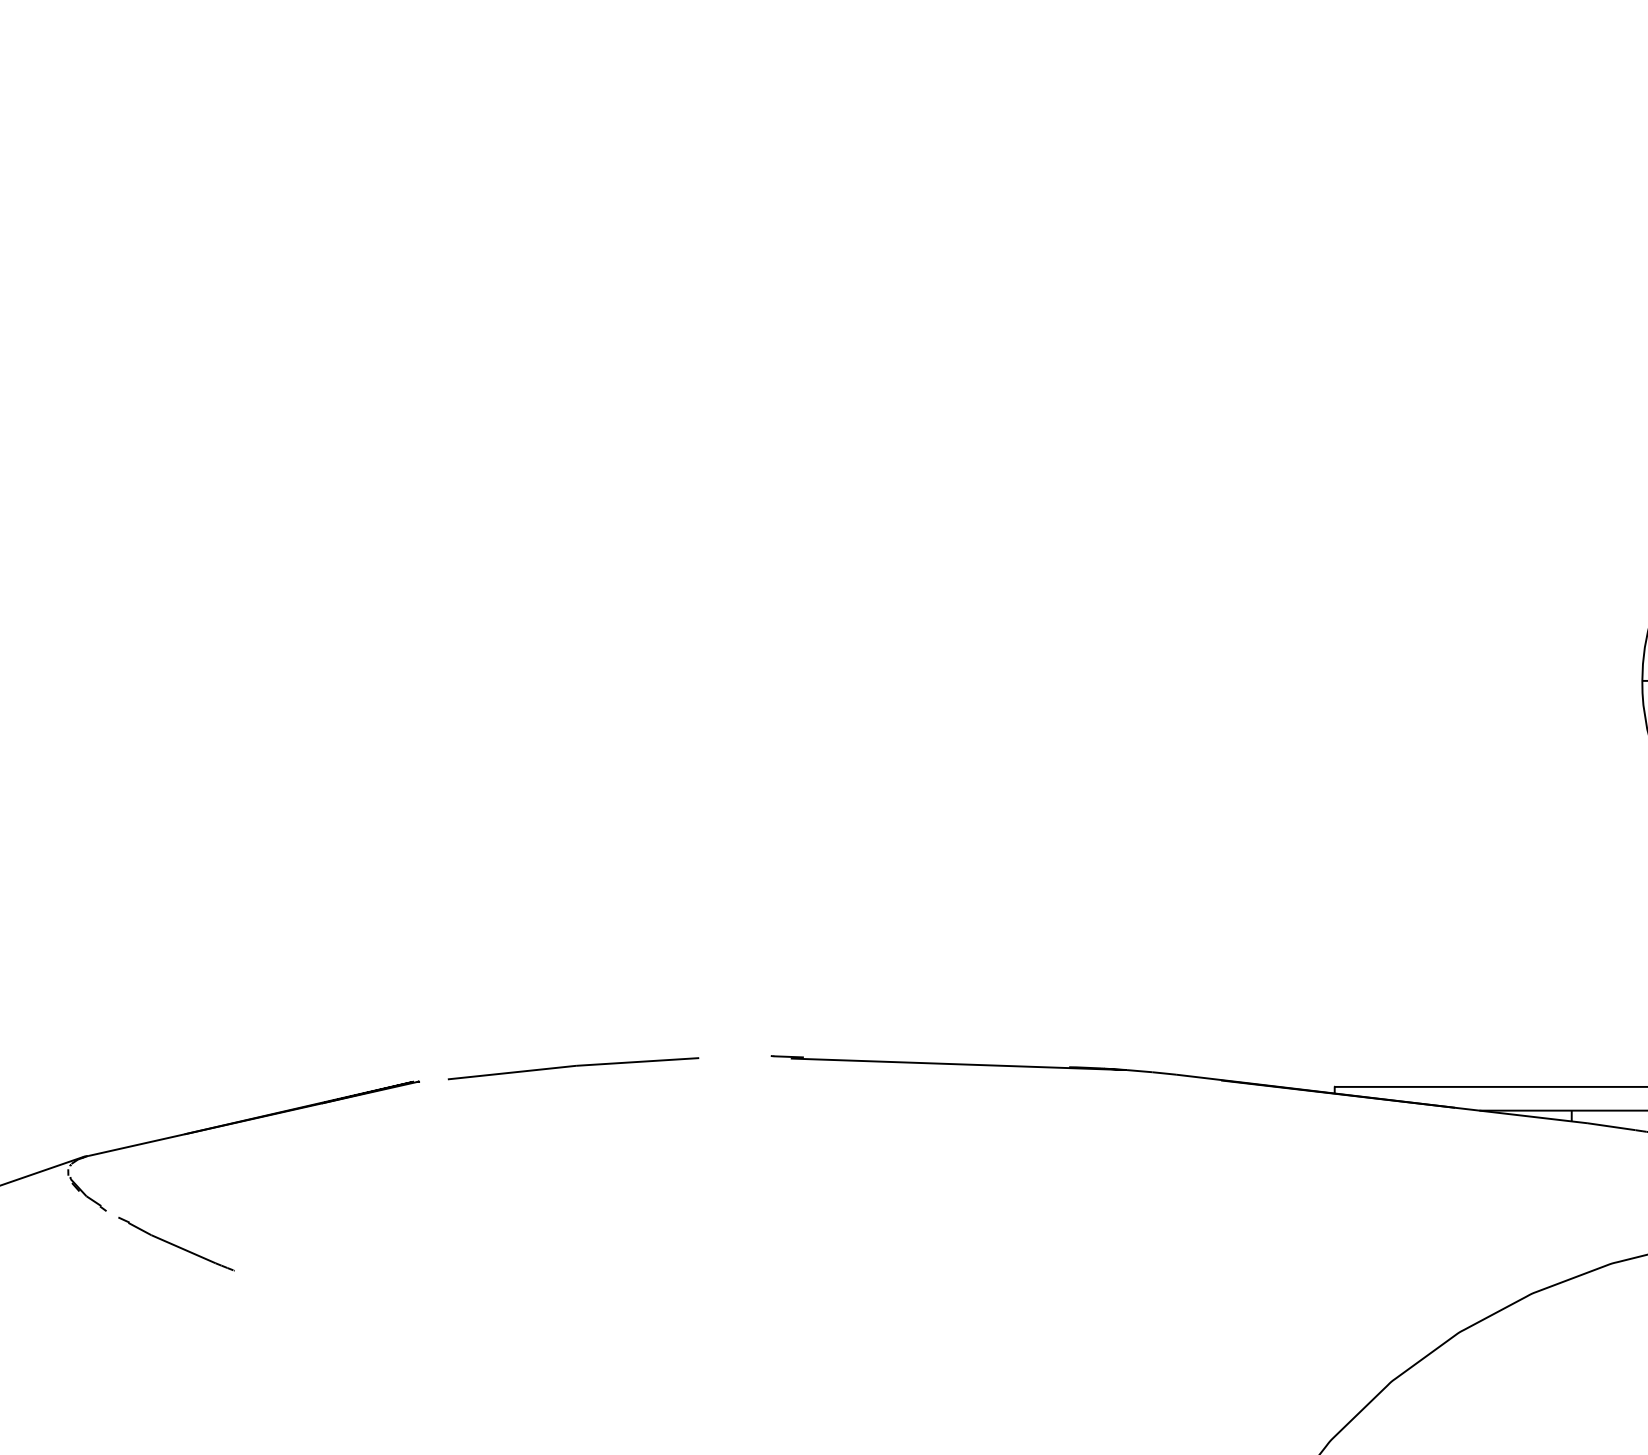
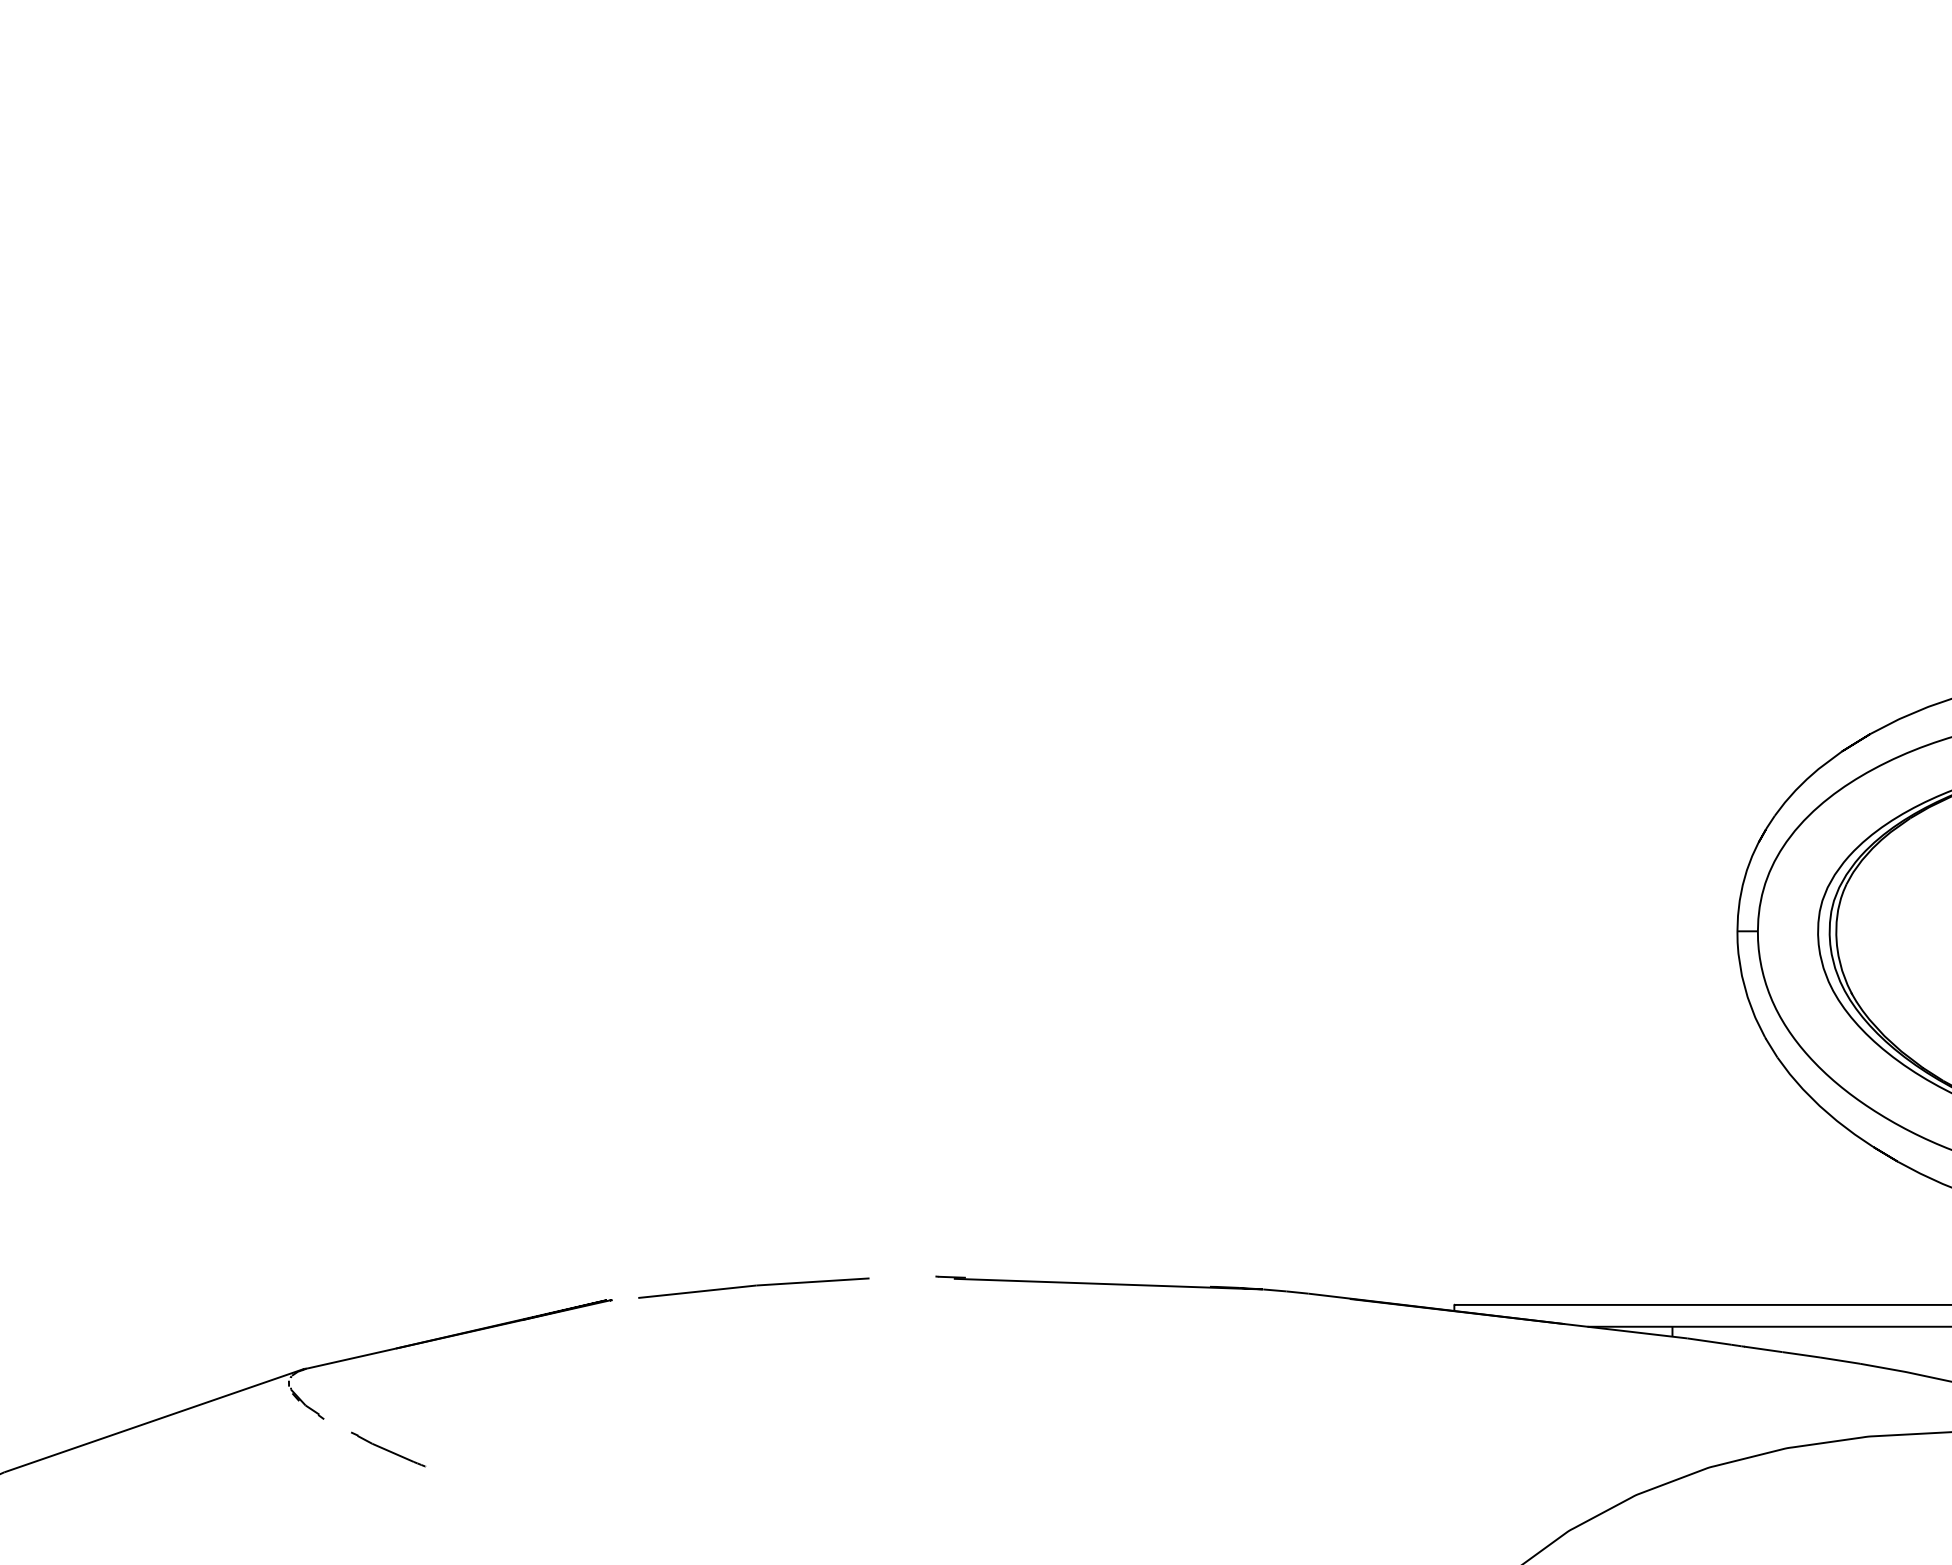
part: (176, 1244) -> (388, 1449), size x0.7

